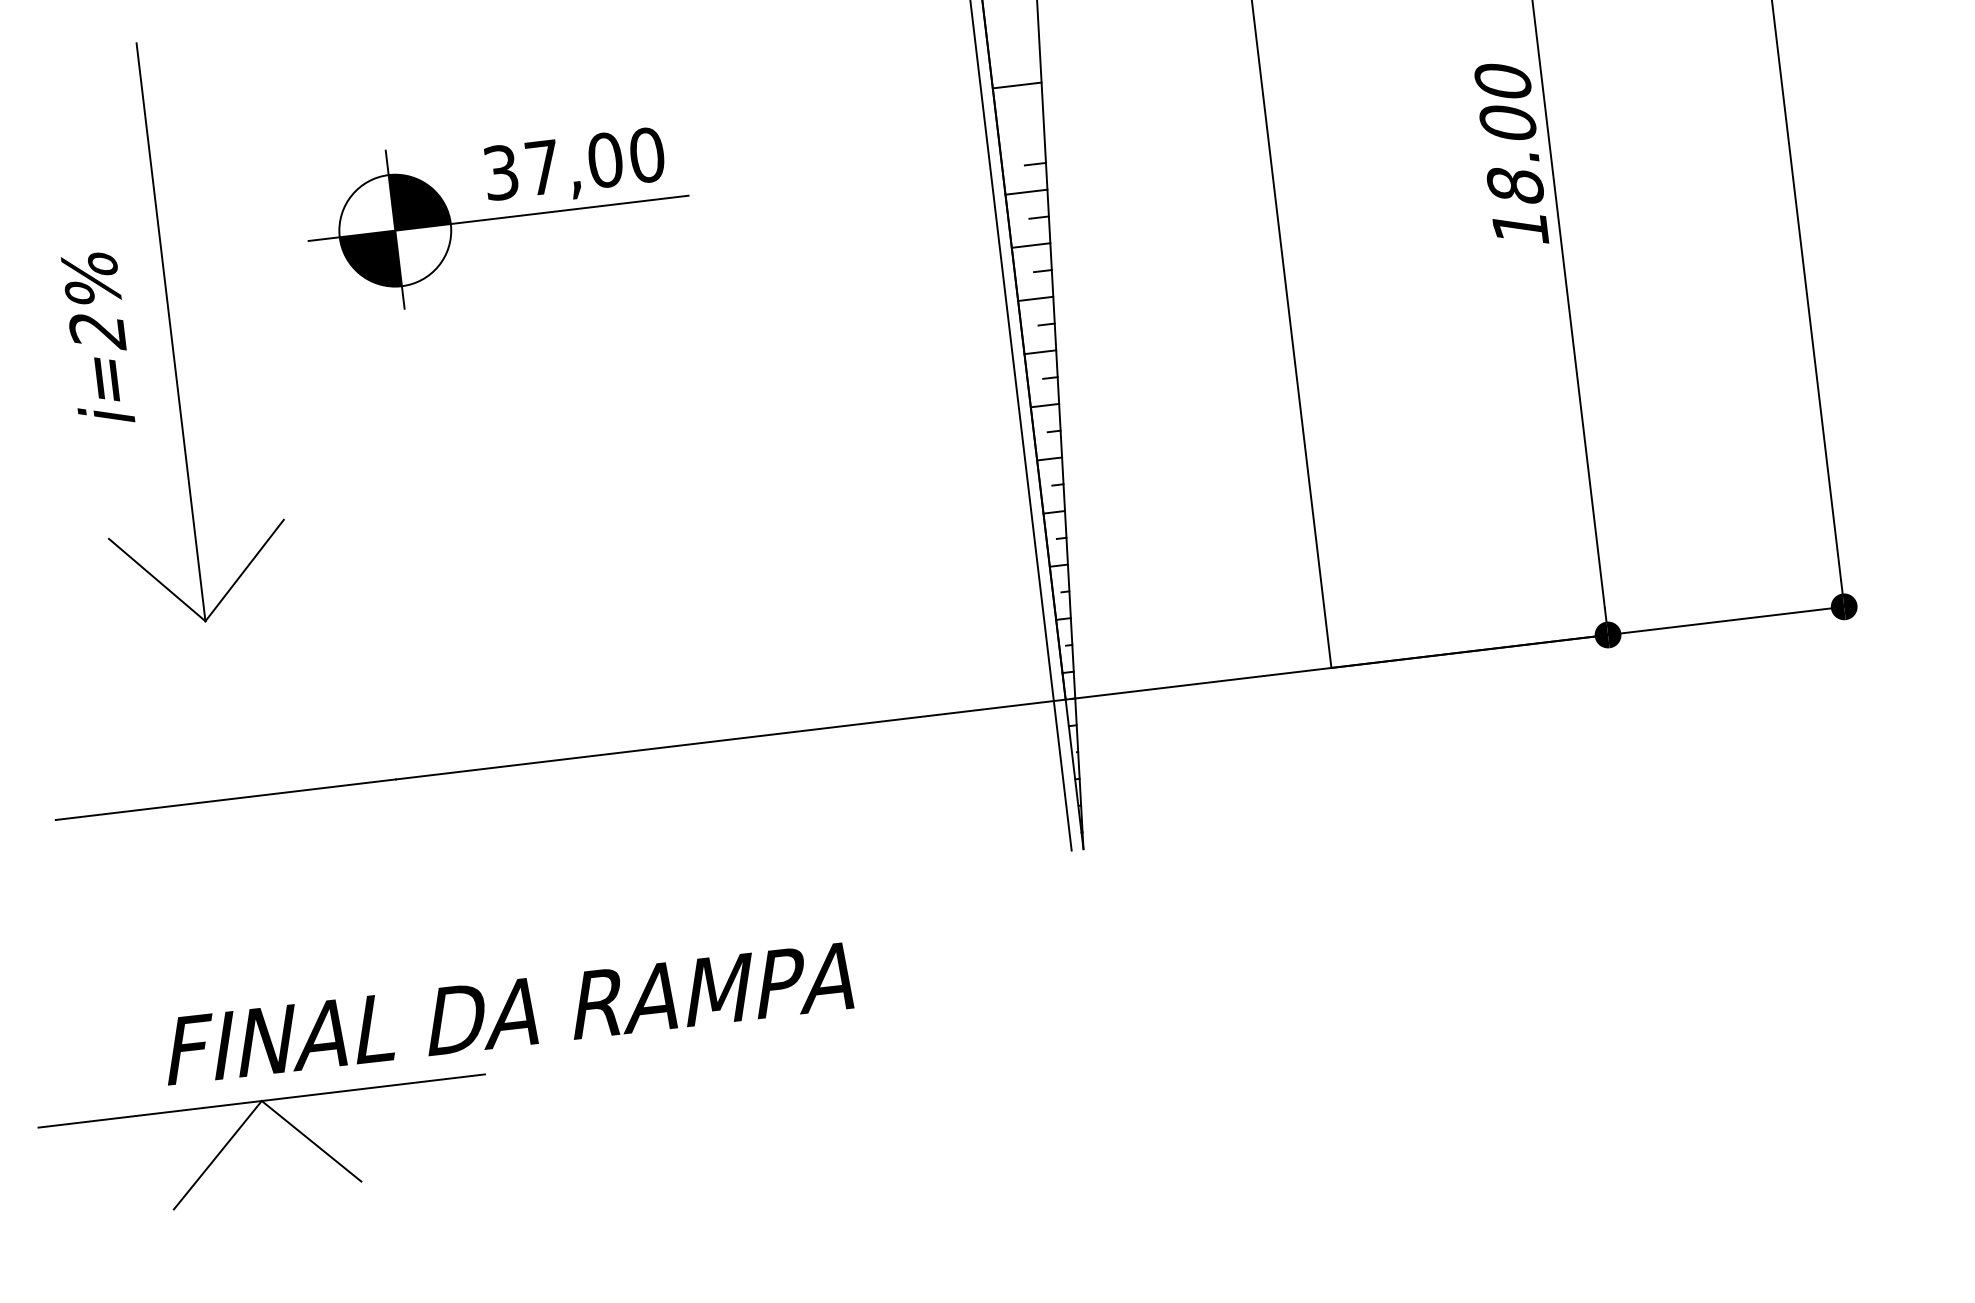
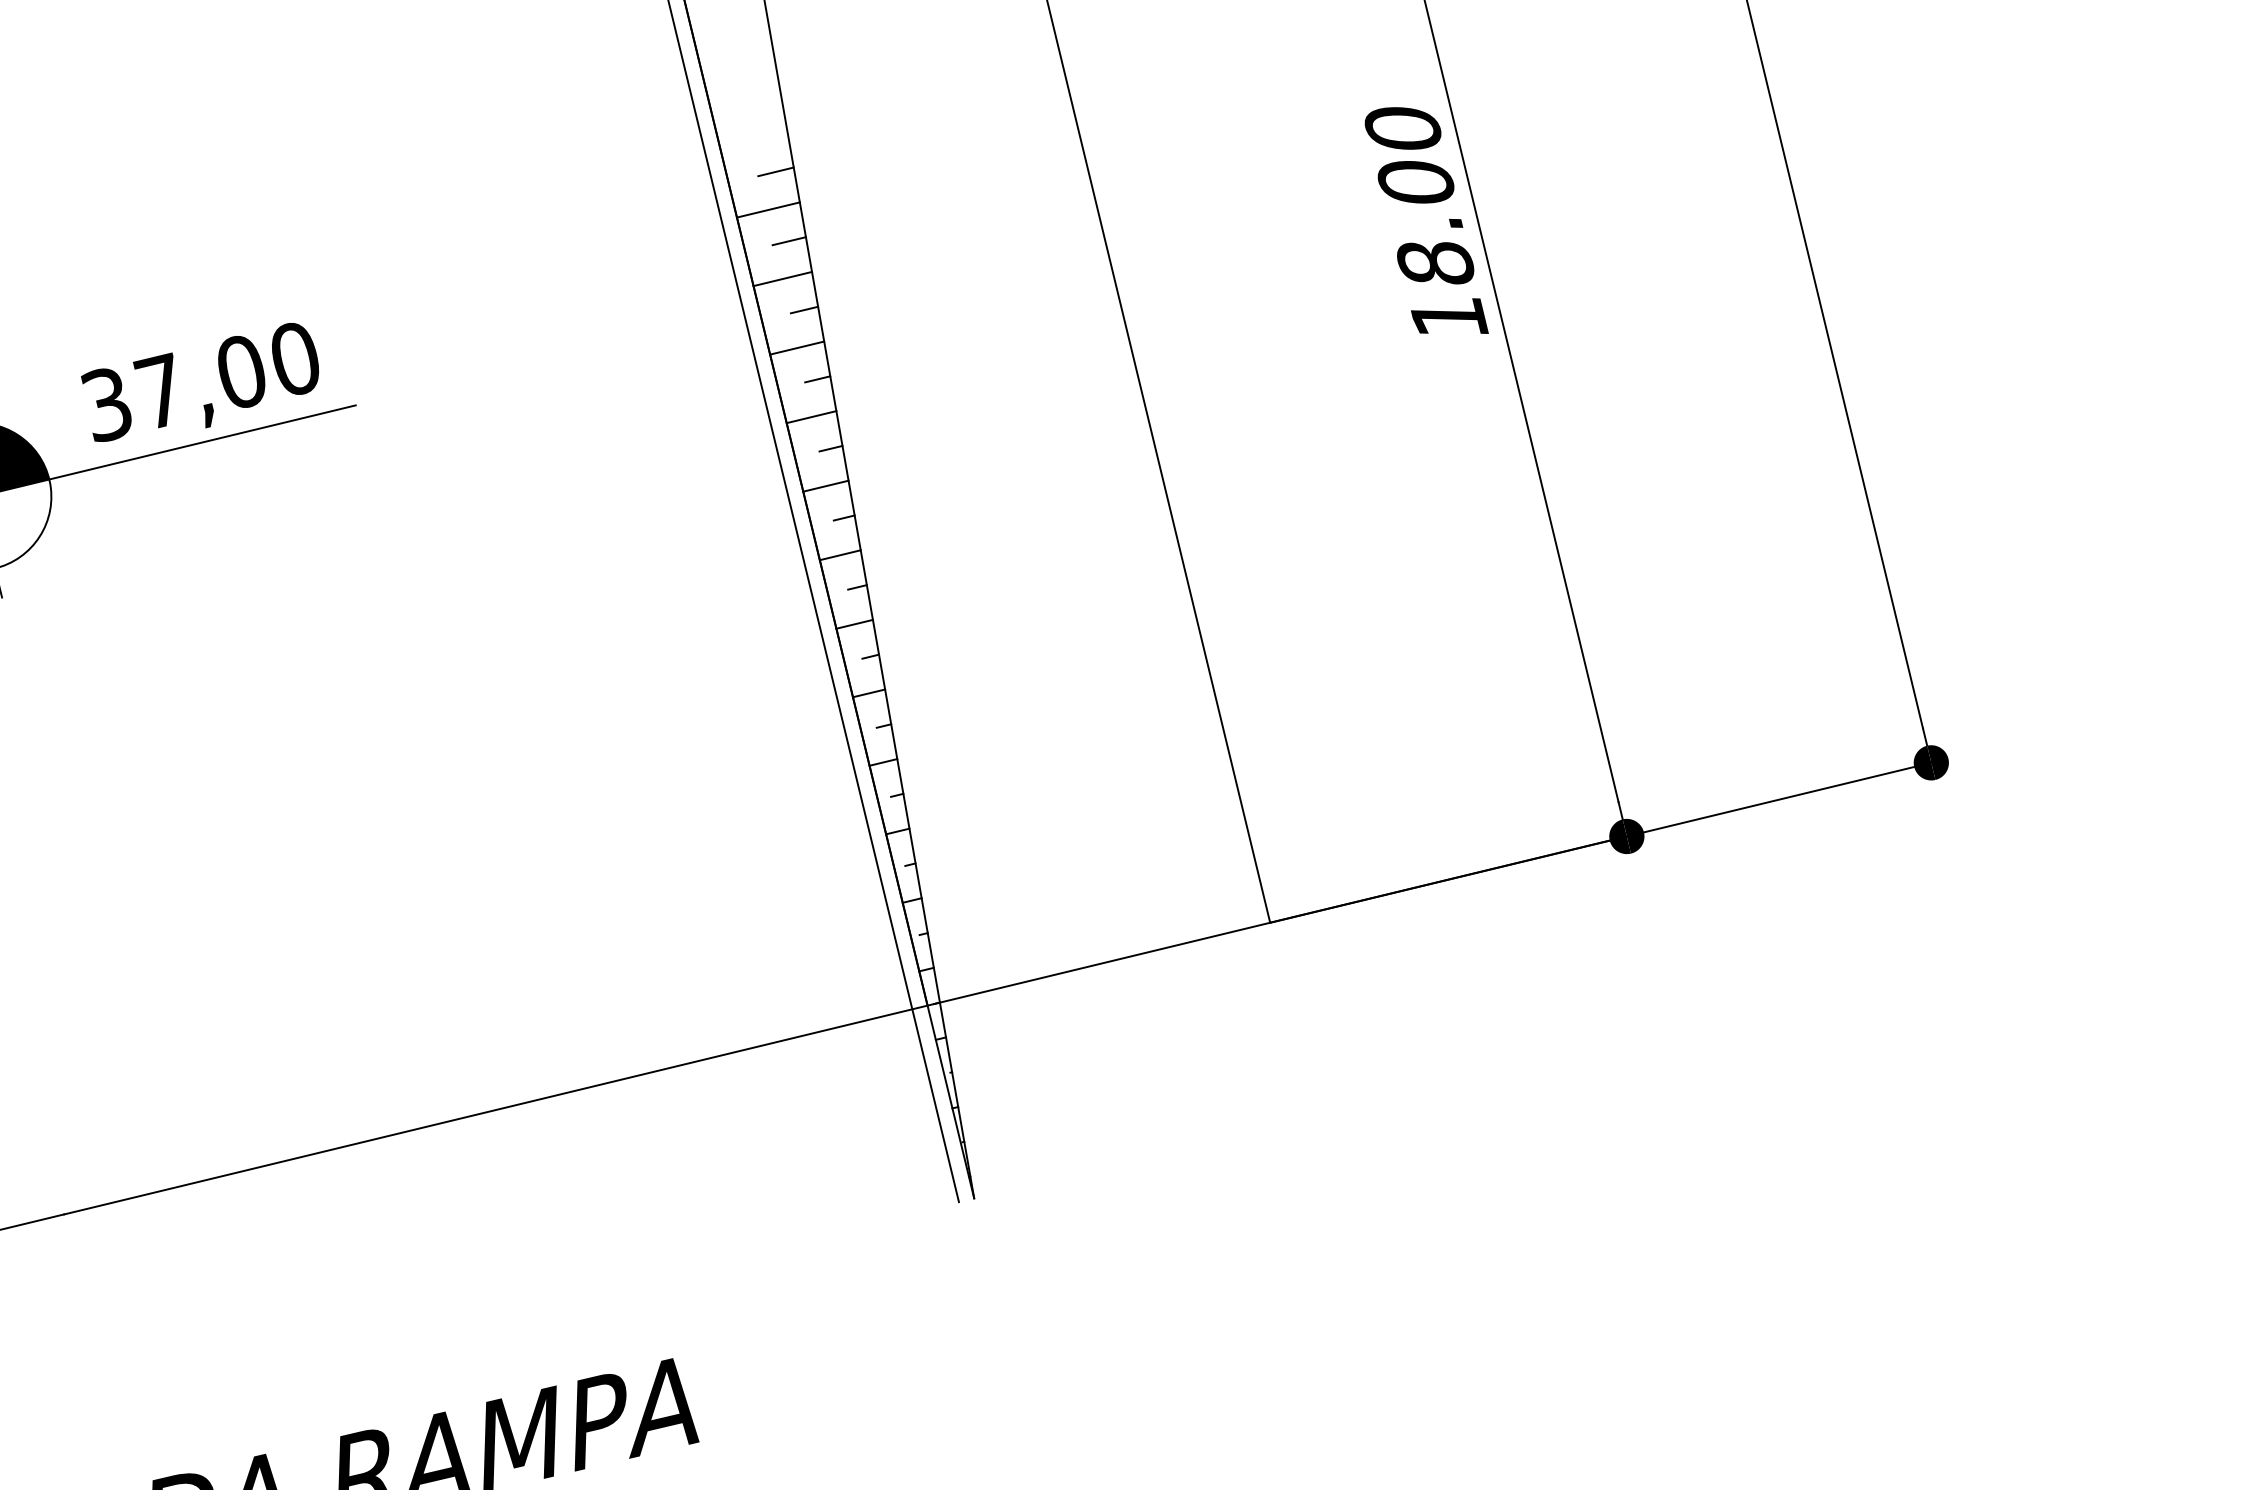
line: (1026, 57) -> (776, 171), added
line: (1030, 110) -> (789, 240), added
line: (1021, 138) -> (782, 278), added

